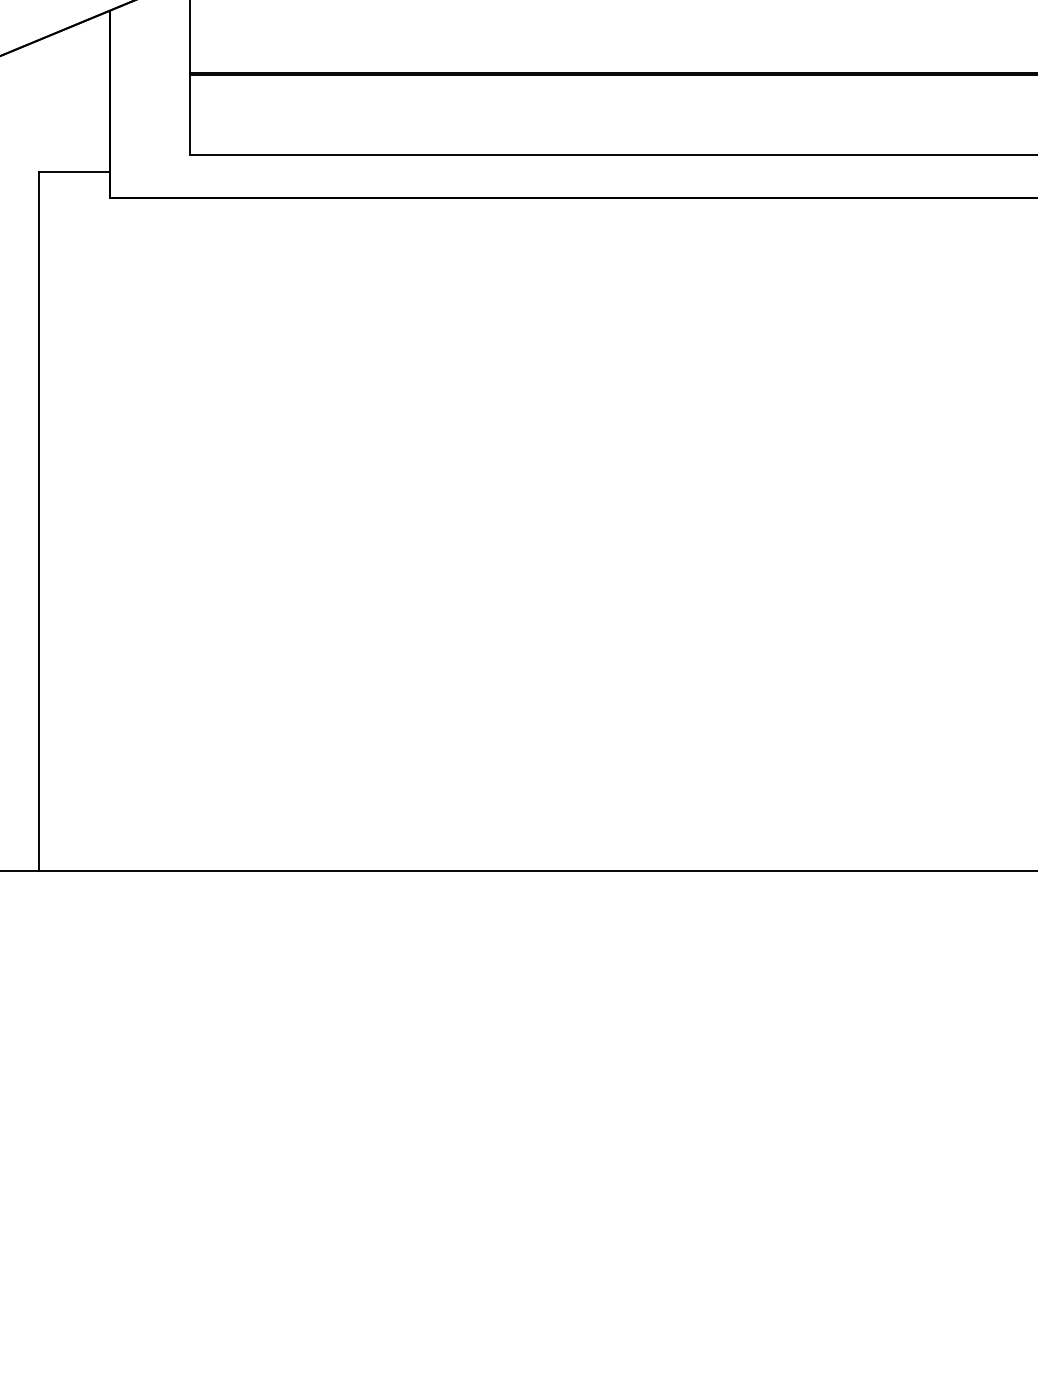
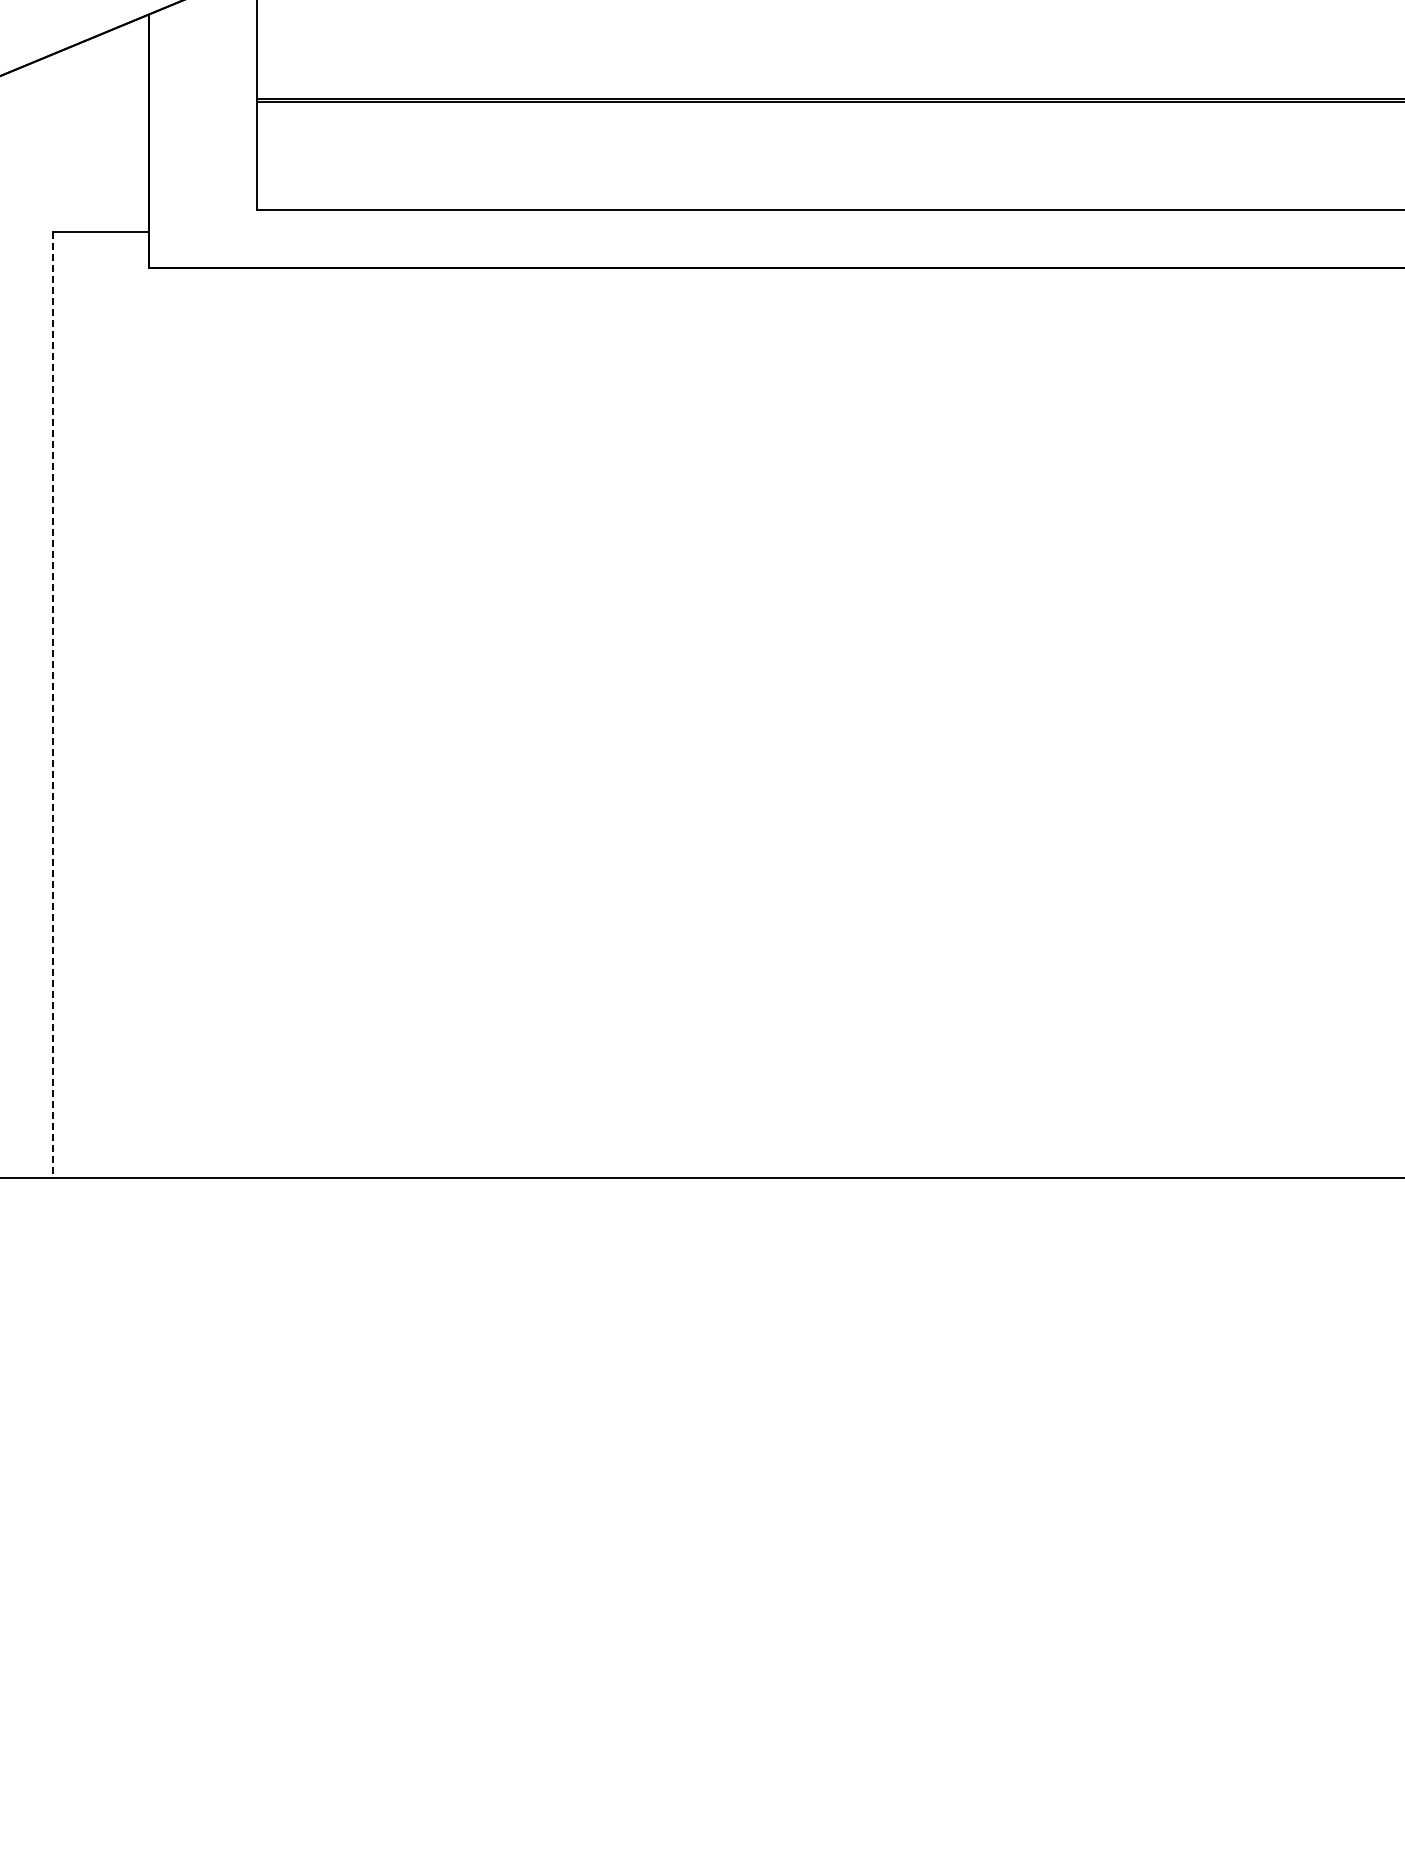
line: (39, 521) -> (53, 705), solid -> dashed

